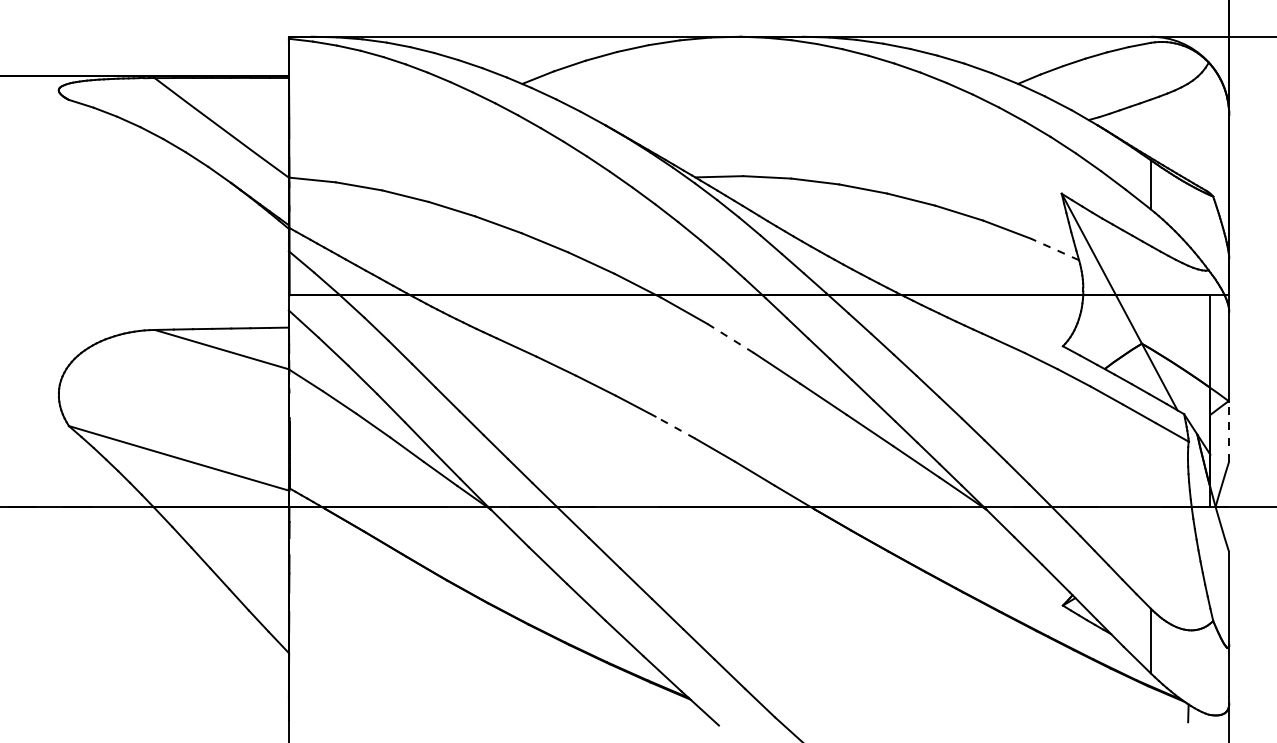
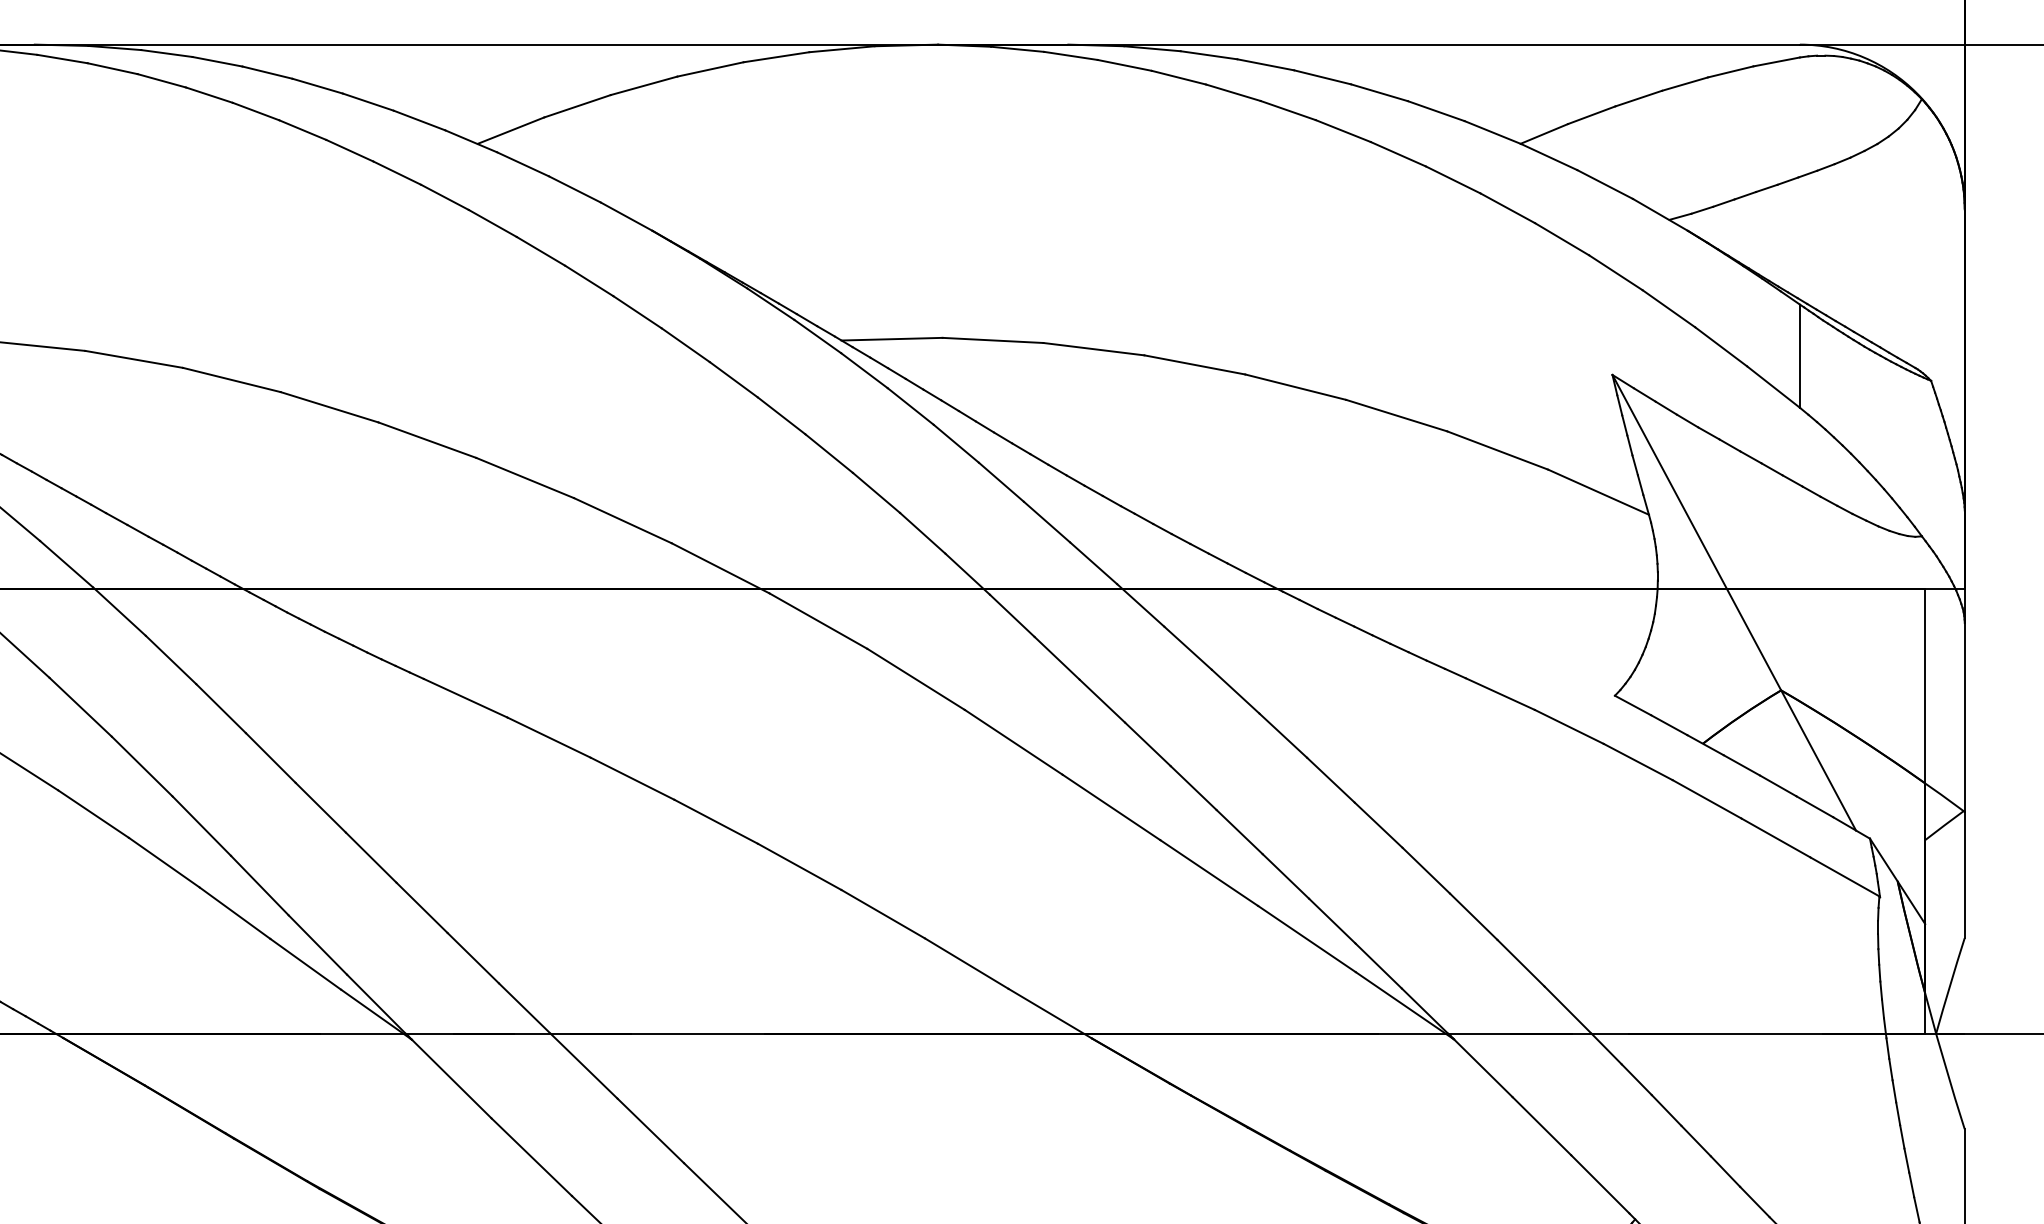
line: (1054, 249) -> (1597, 492), dashed -> solid
line: (730, 338) -> (915, 679), dashed -> solid
line: (675, 427) -> (799, 866), dashed -> solid
line: (1229, 431) -> (1965, 875), dashed -> solid

